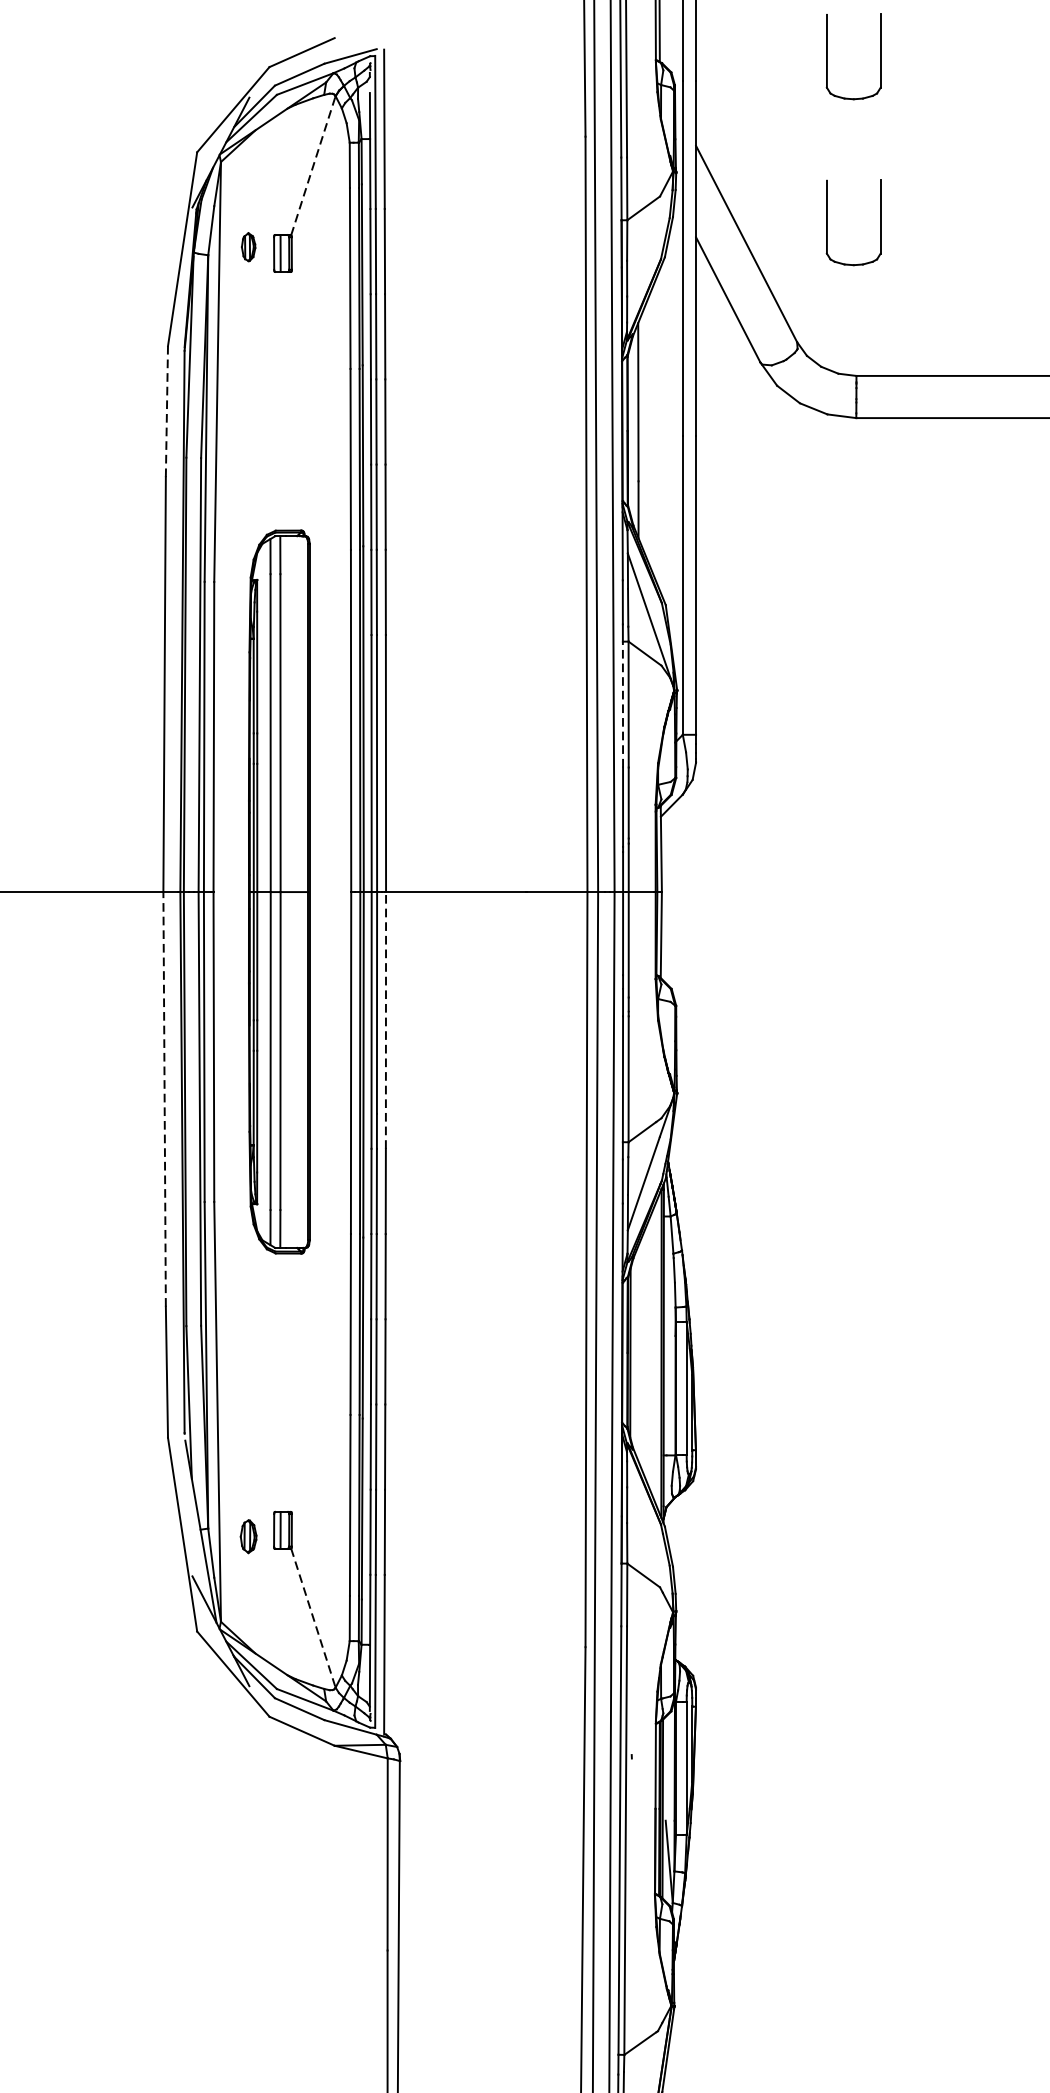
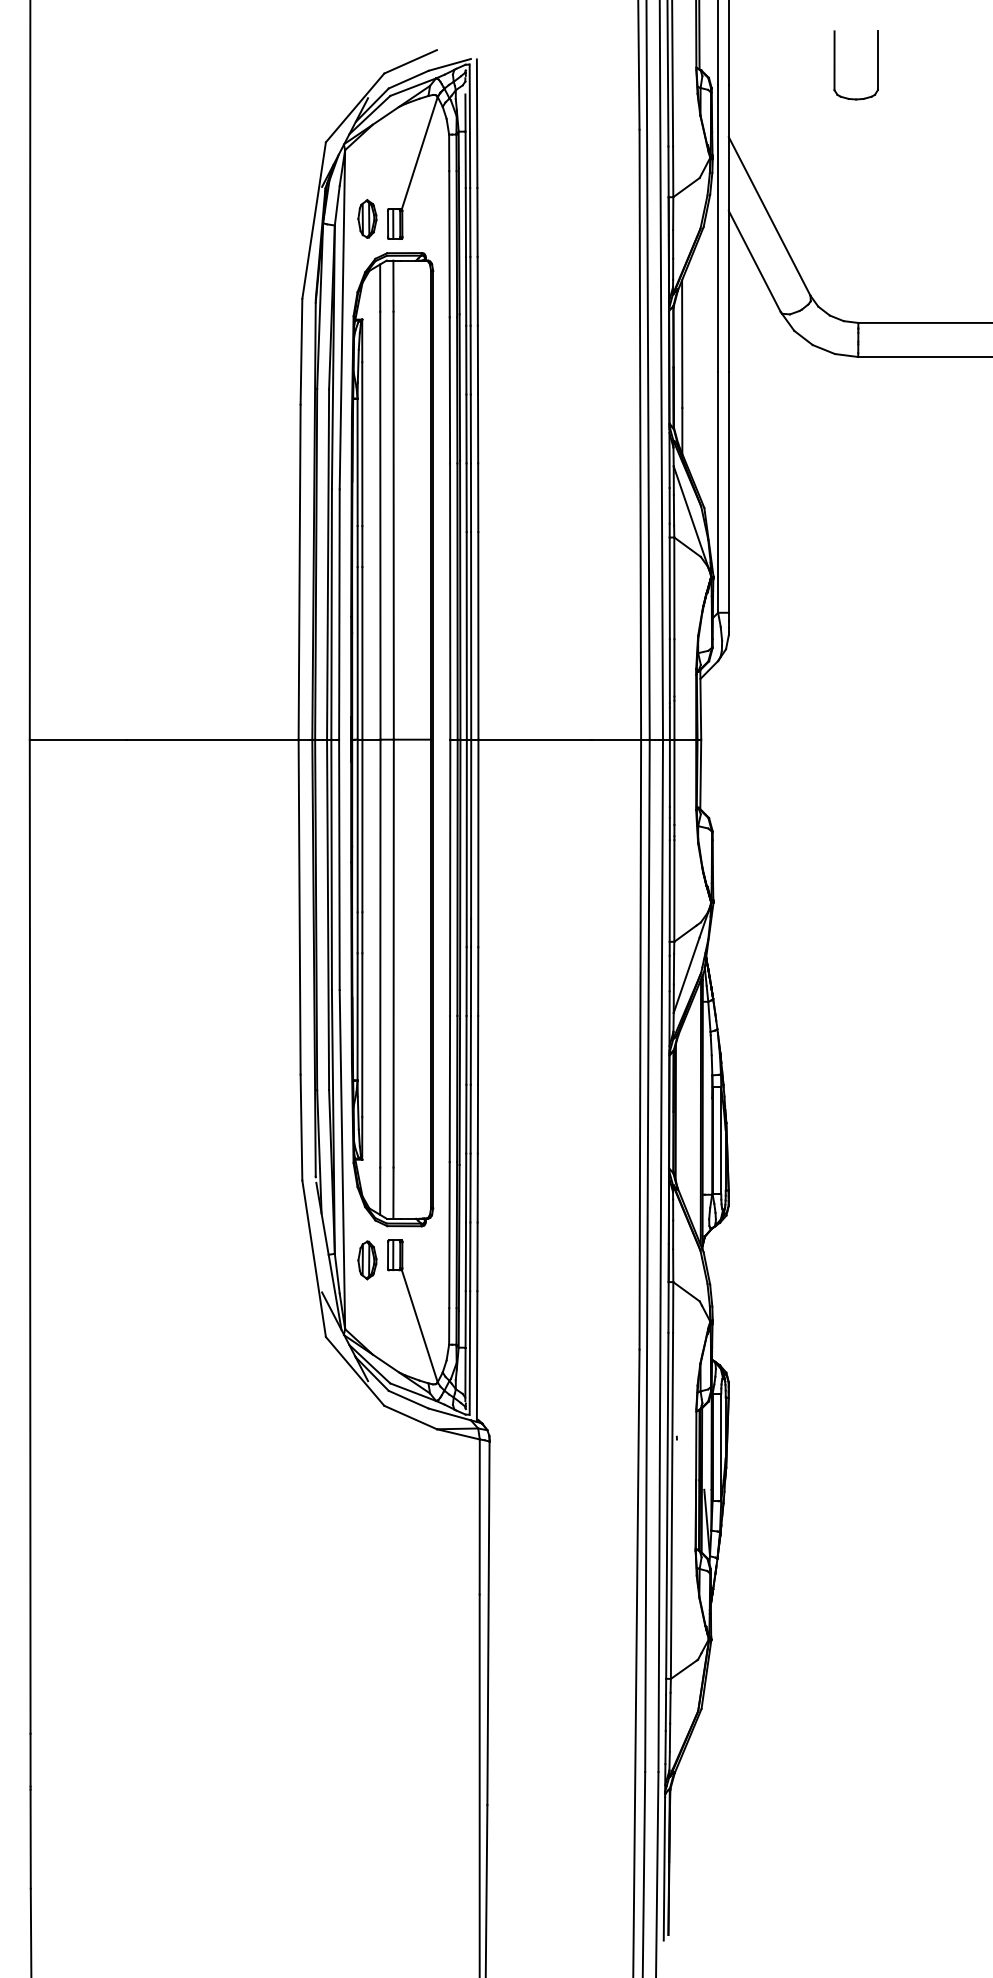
line: (313, 166) -> (419, 153), dashed -> solid
part: (828, 223) -> (835, 199), removed
part: (248, 246) -> (367, 218), size x1.67
line: (166, 411) -> (301, 351), dashed -> solid
line: (622, 704) -> (669, 588), dashed -> solid
part: (279, 891) -> (392, 739), size x1.67
line: (386, 1020) -> (478, 843), dashed -> solid
line: (164, 1099) -> (299, 907), dashed -> solid
part: (248, 1536) -> (367, 1260), size x1.43
line: (313, 1618) -> (419, 1326), dashed -> solid

